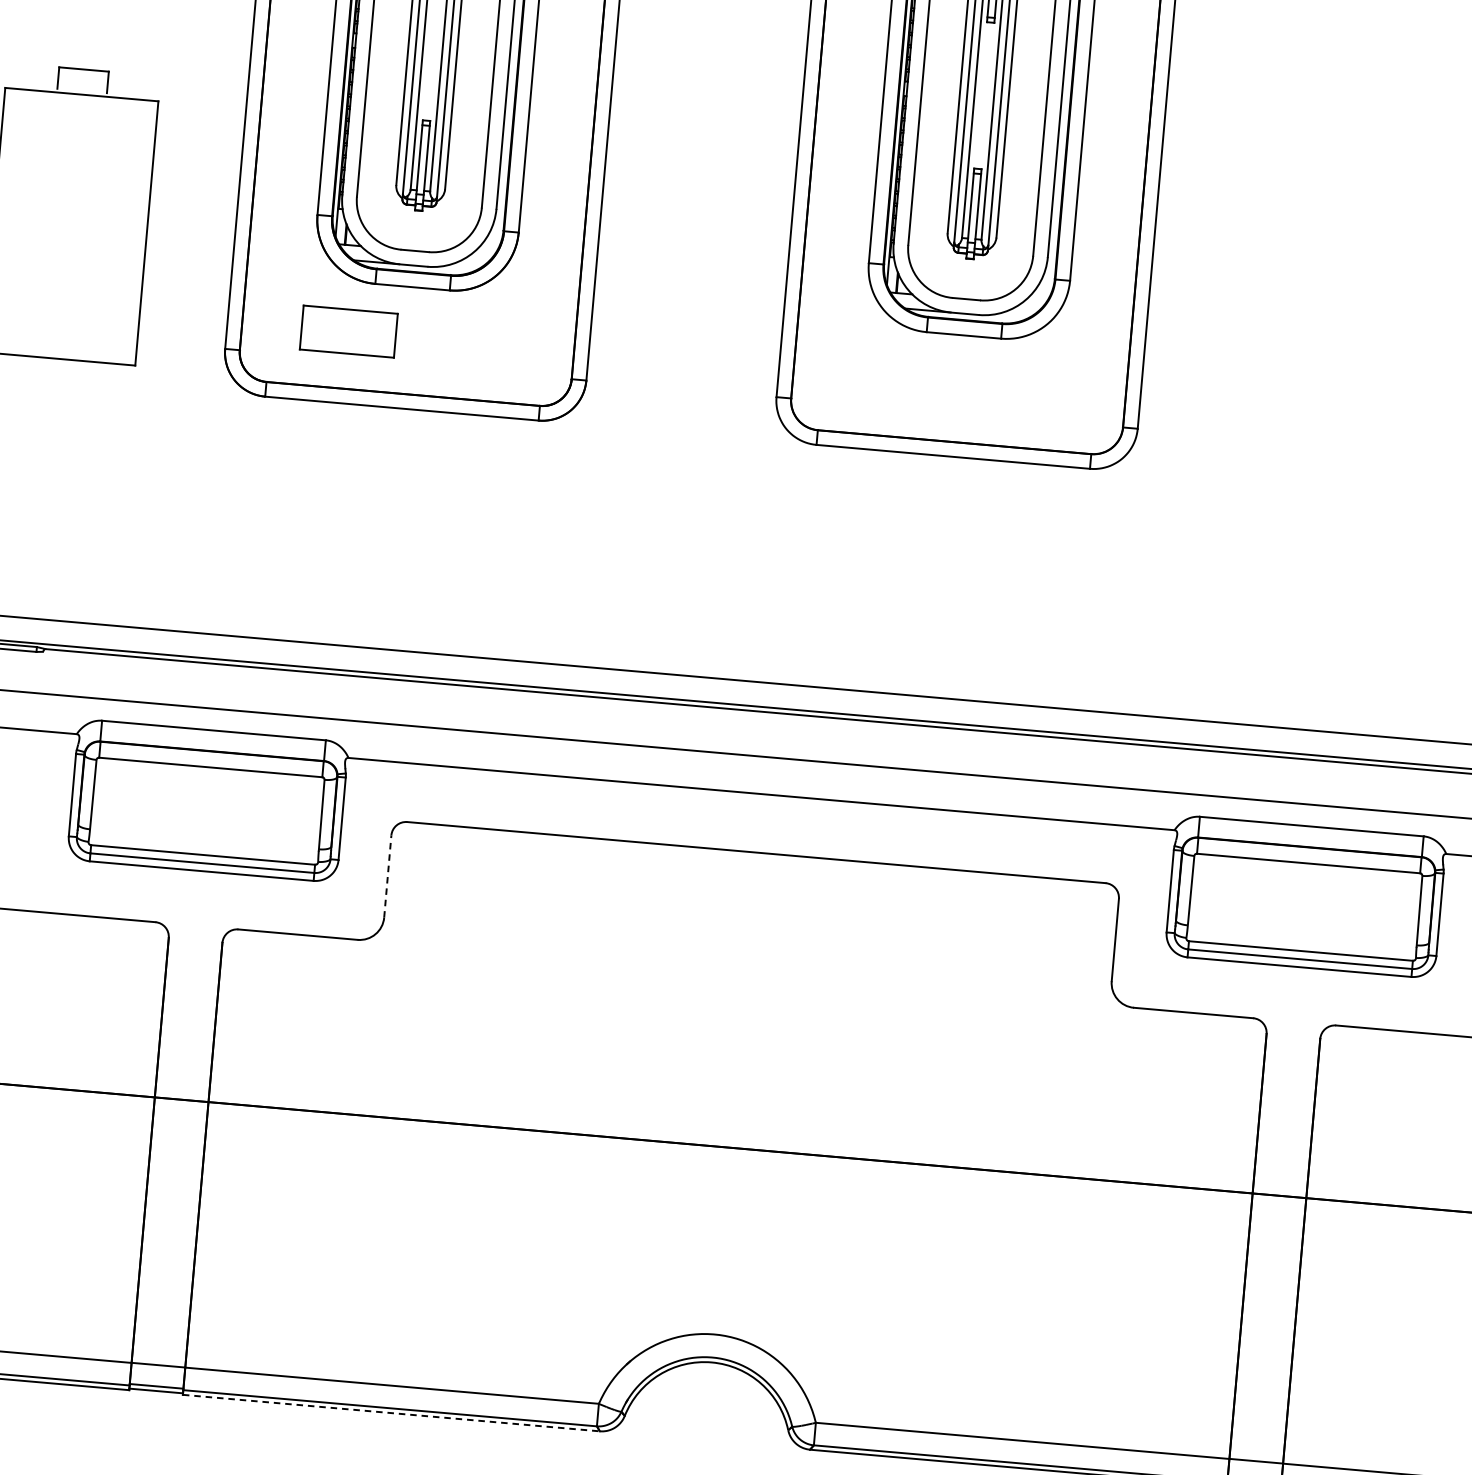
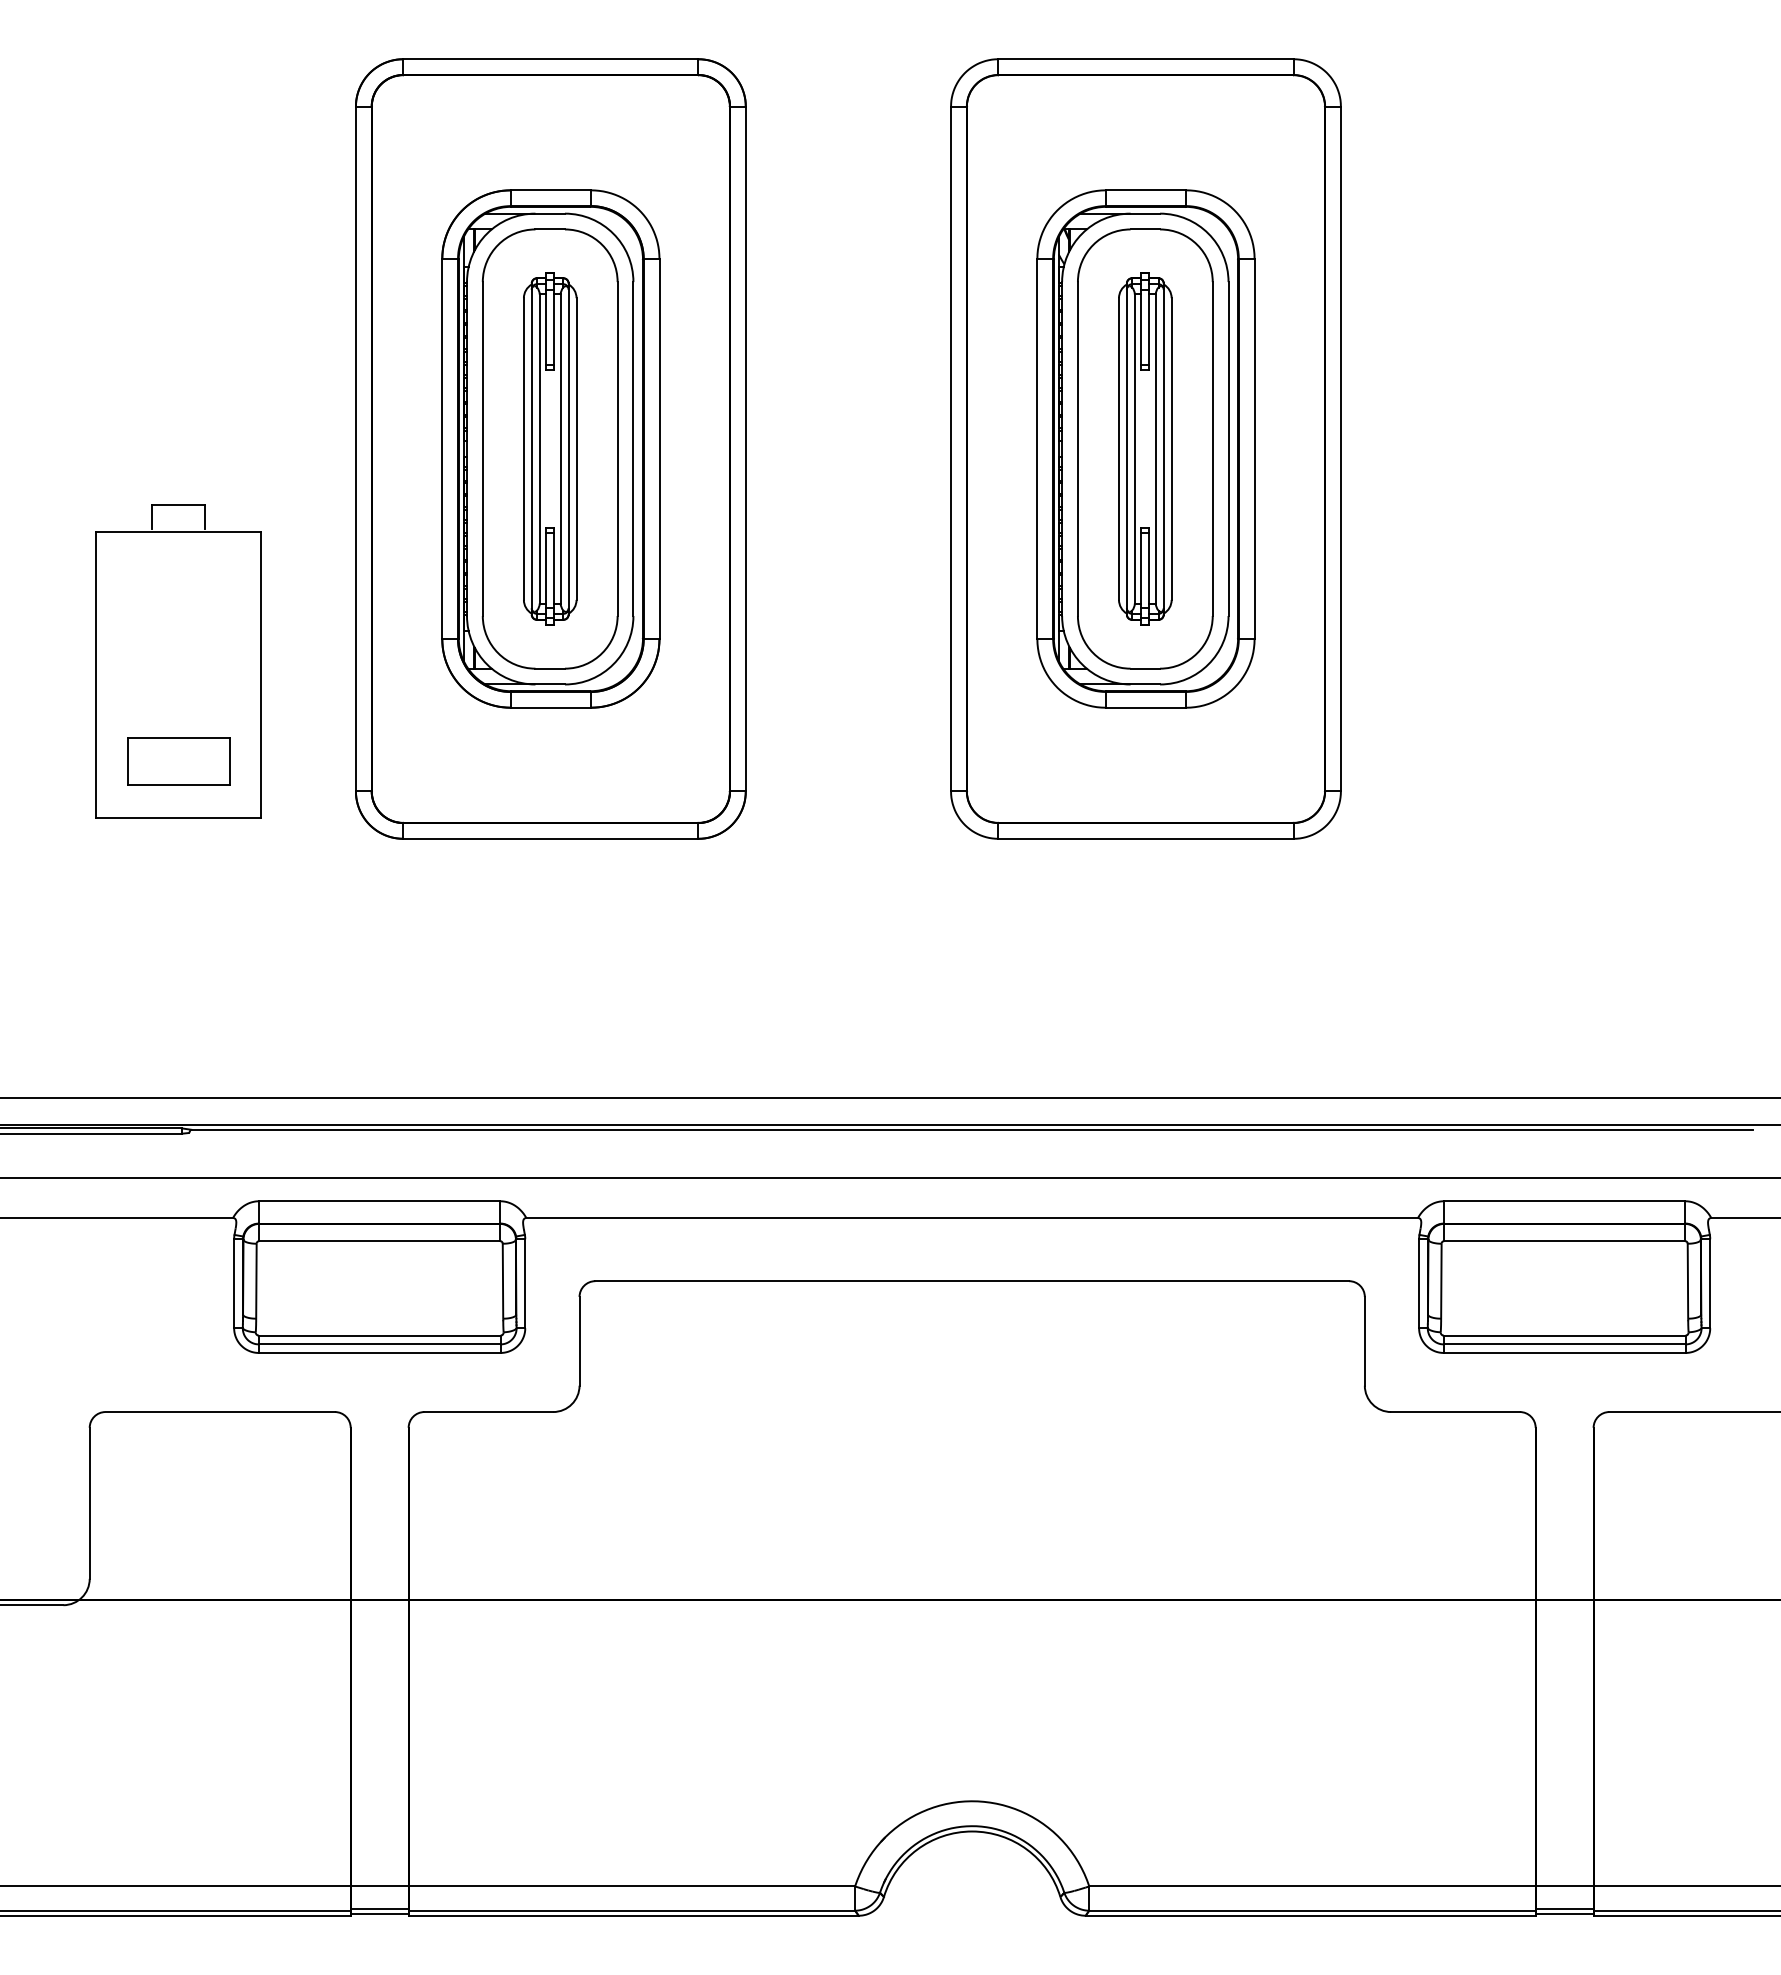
part: (348, 331) -> (178, 761), moved
line: (387, 875) -> (579, 1340), dashed -> solid
line: (392, 1412) -> (634, 1915), dashed -> solid

